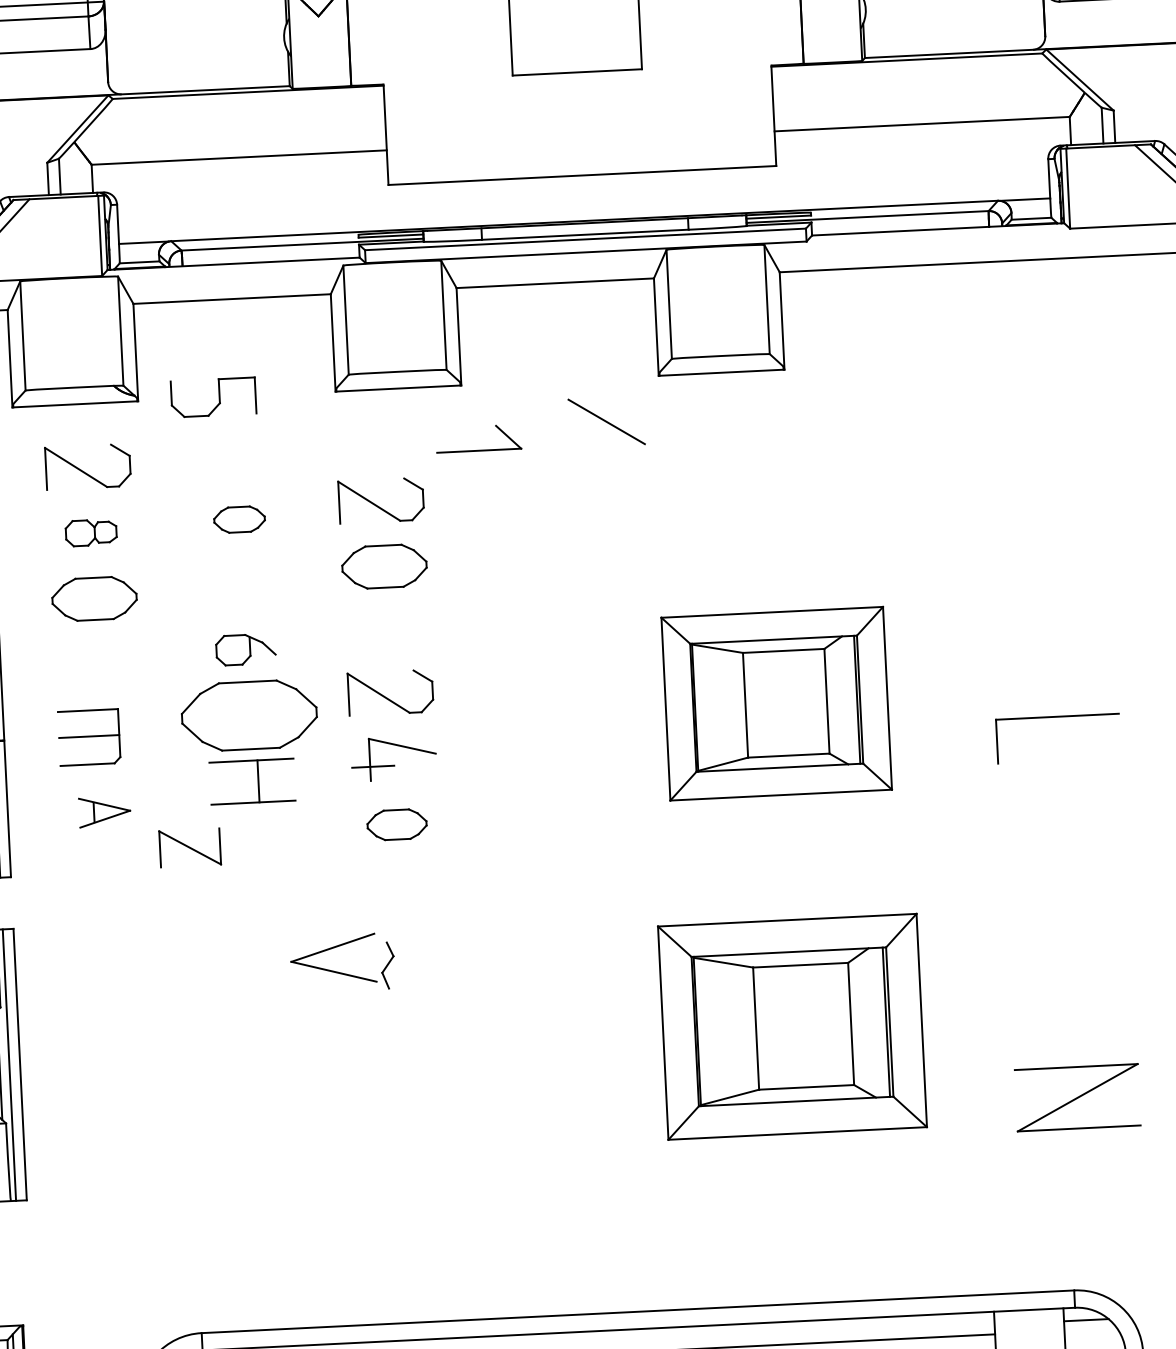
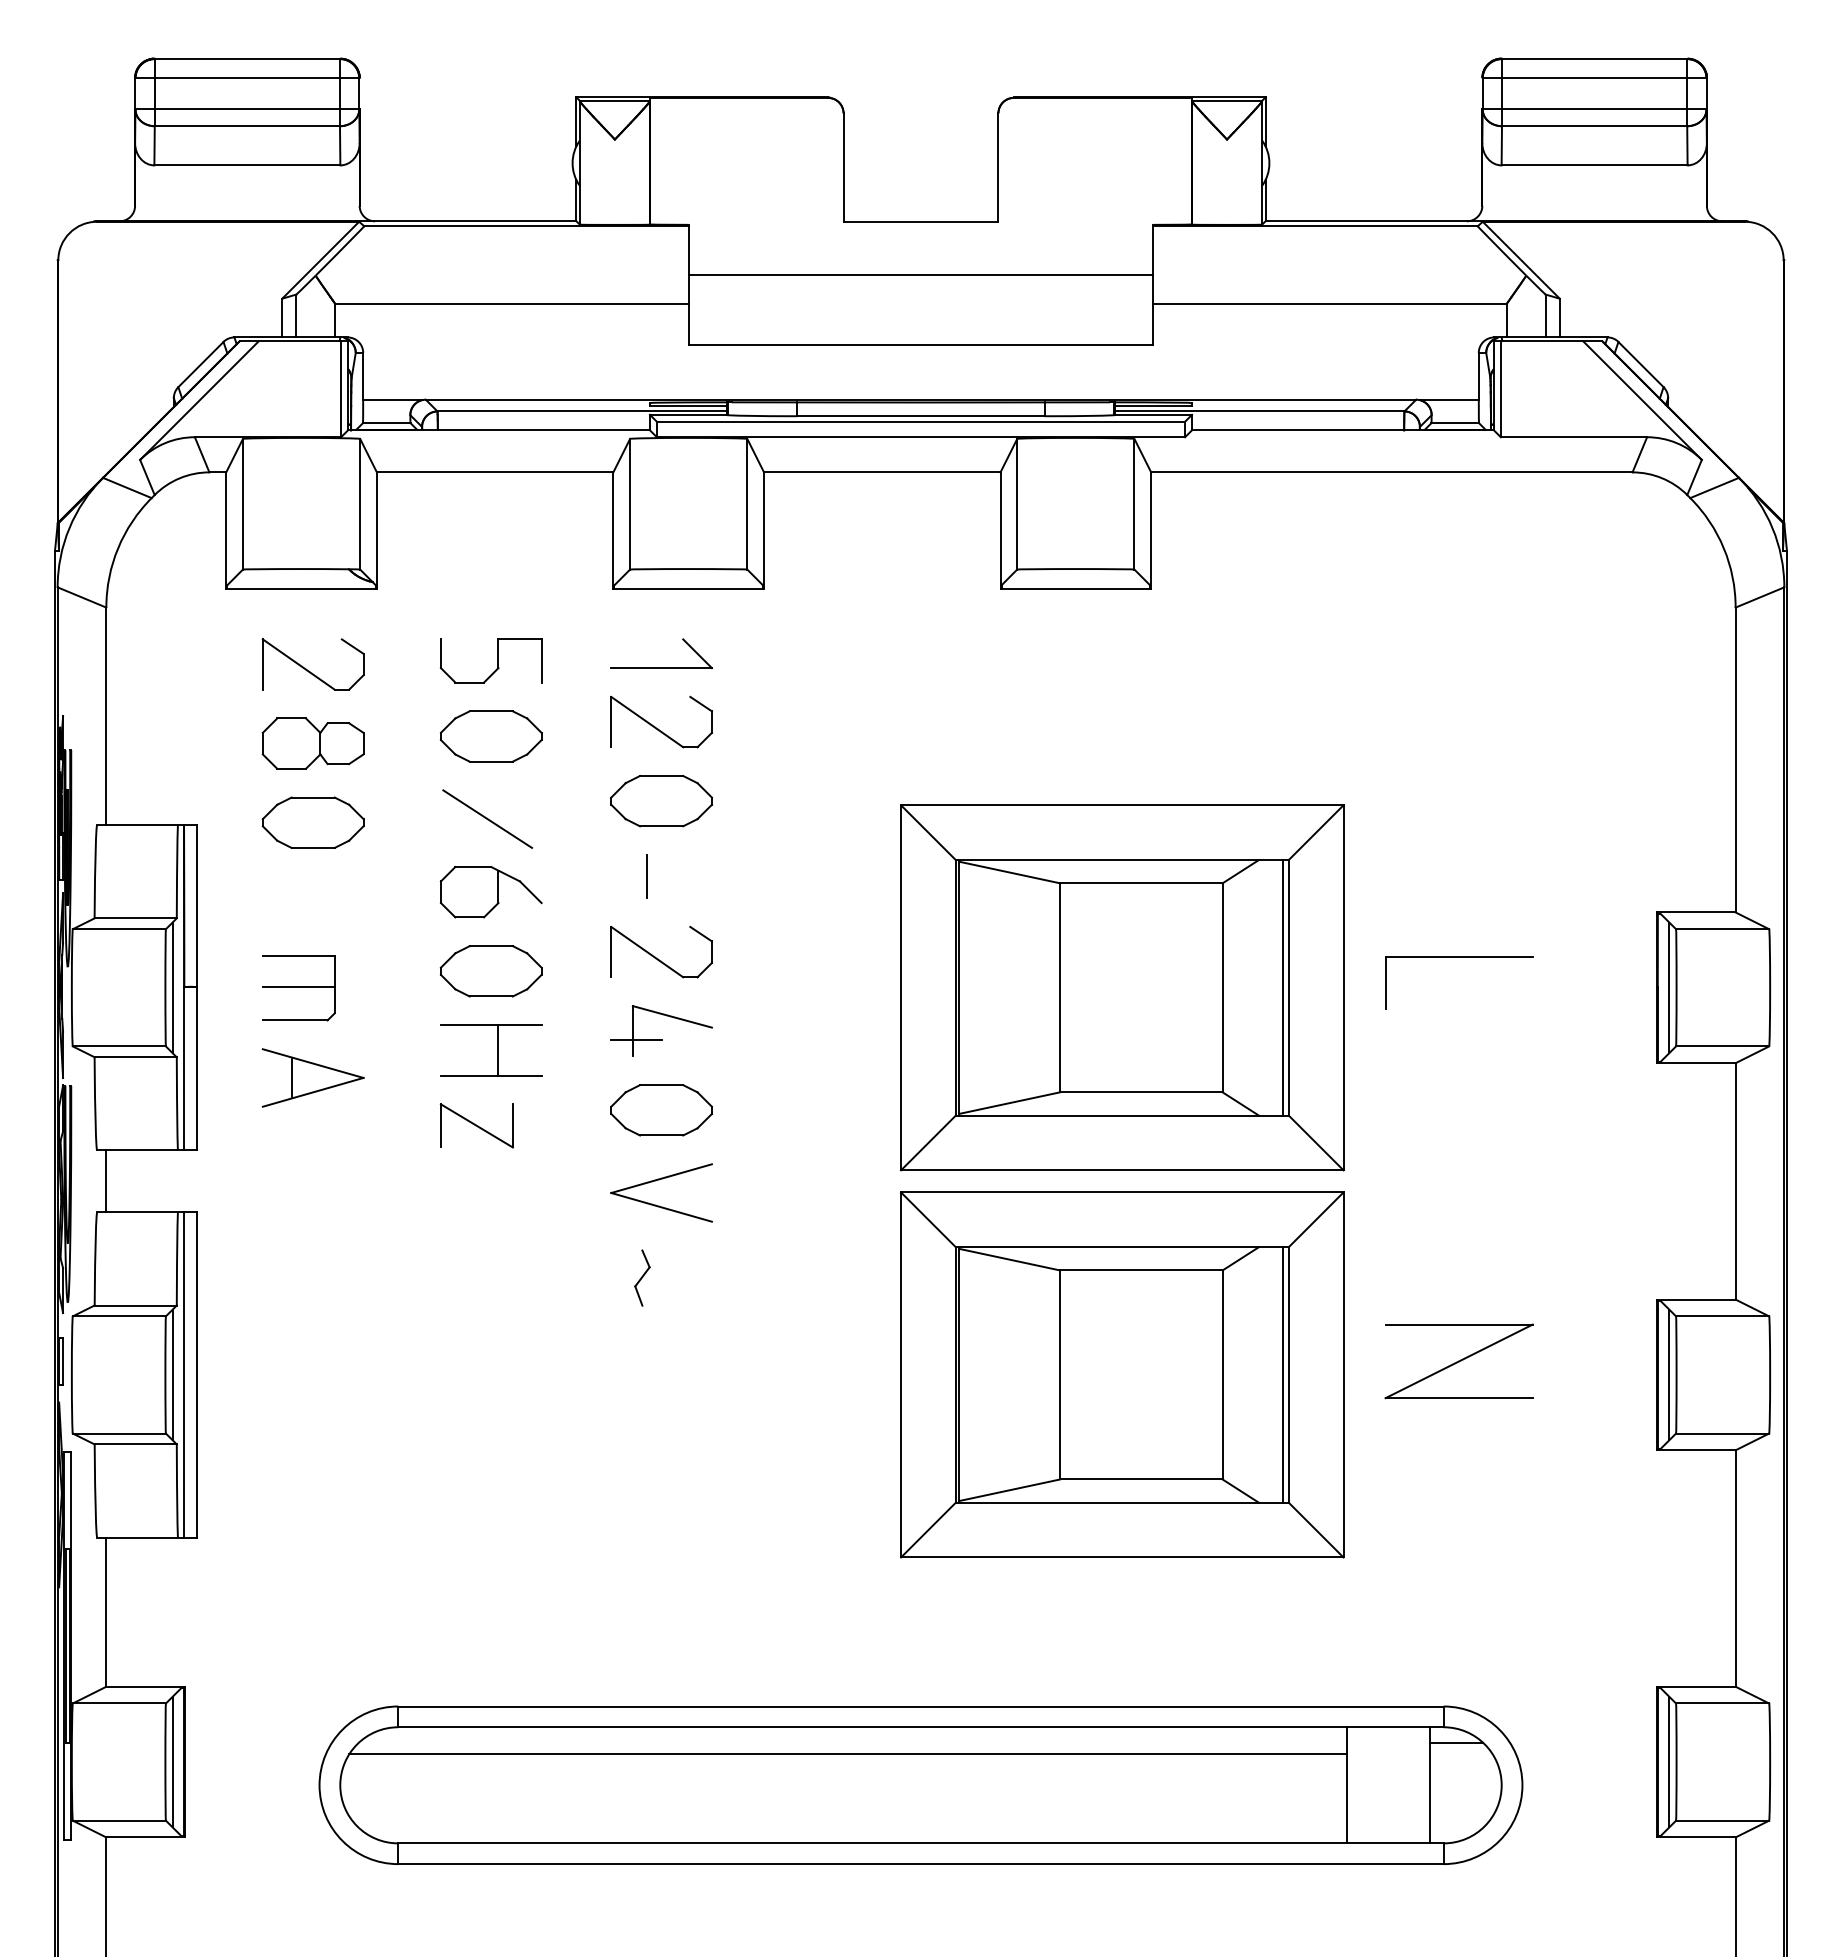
line: (579, 117) -> (920, 275), added
part: (218, 396) -> (497, 660), moved
line: (606, 421) -> (487, 818), moved
part: (479, 450) -> (661, 667), moved
part: (239, 519) -> (490, 736), size x1.67
part: (90, 532) -> (312, 743), size x1.67
line: (375, 630) -> (647, 876), added
part: (245, 649) -> (490, 892), size x1.43
part: (776, 703) -> (1122, 987), size x1.67
part: (248, 715) -> (490, 971), size x0.62
part: (1057, 717) -> (1459, 957), moved
part: (104, 811) -> (312, 1077), size x1.67
part: (397, 824) -> (661, 1110), size x1.43
part: (189, 847) -> (476, 1125), moved
part: (331, 949) -> (659, 1180), moved
part: (792, 1026) -> (1122, 1374), size x1.43
part: (1077, 1097) -> (1458, 1361), moved

